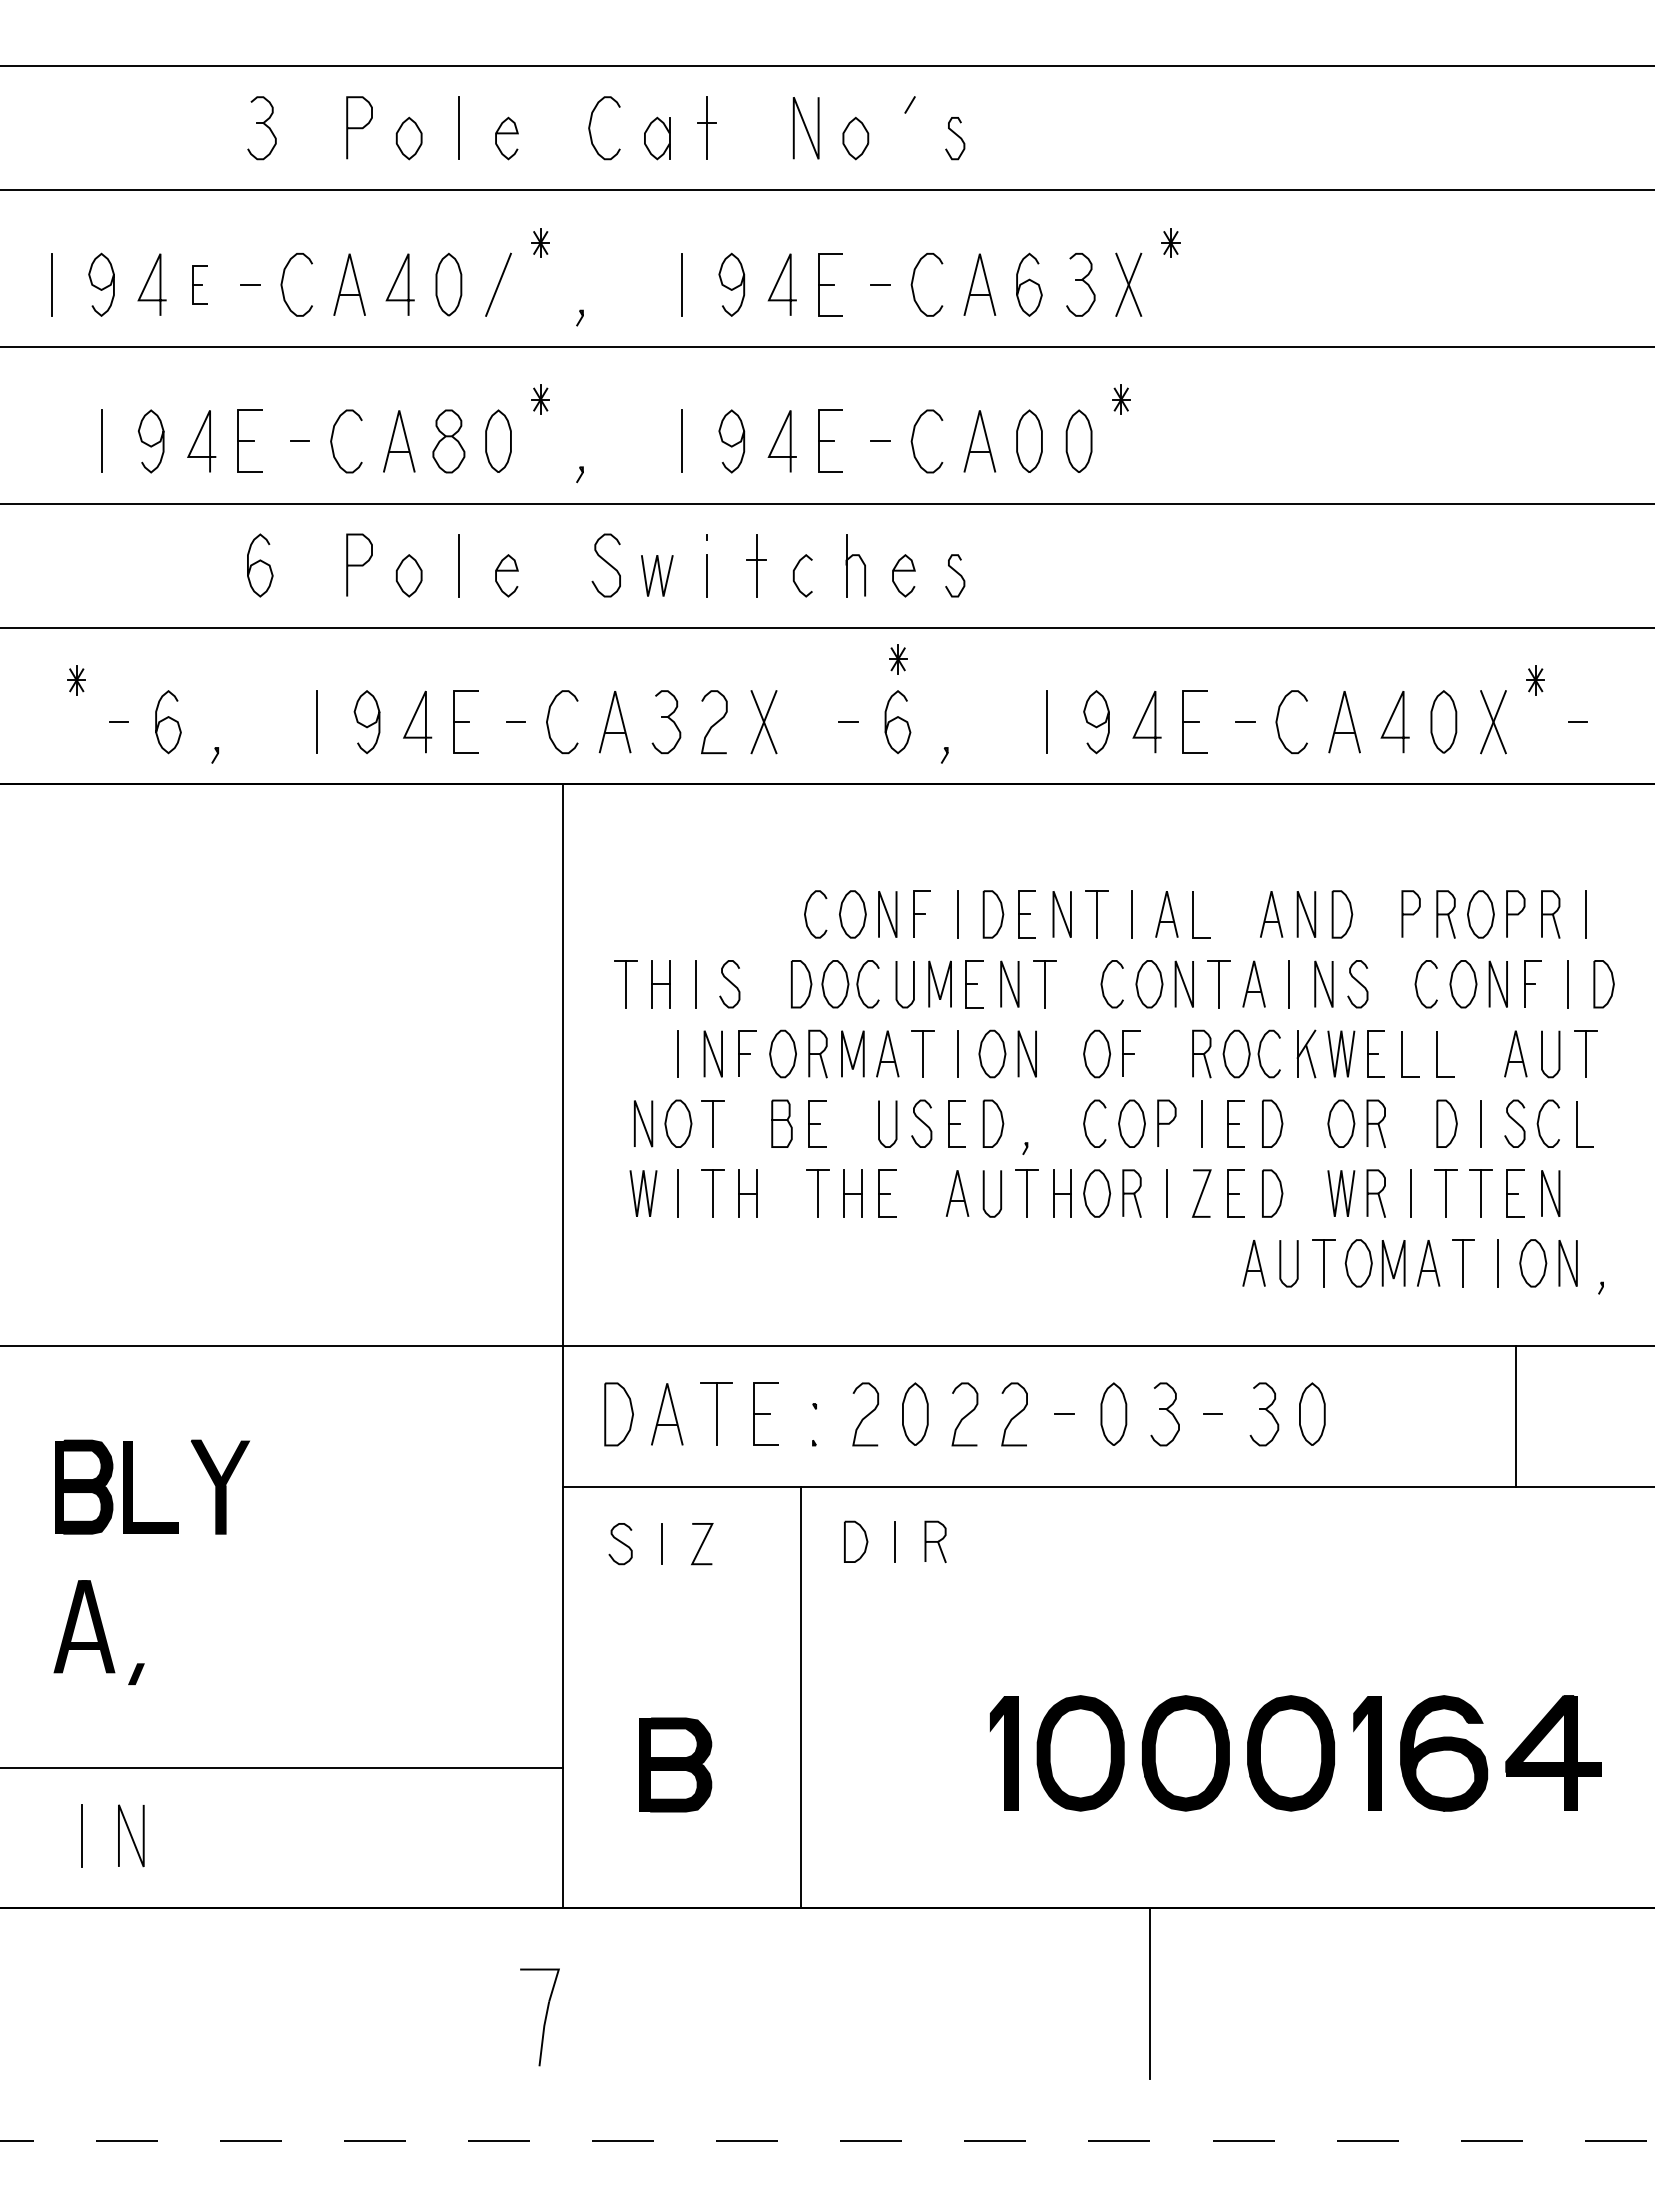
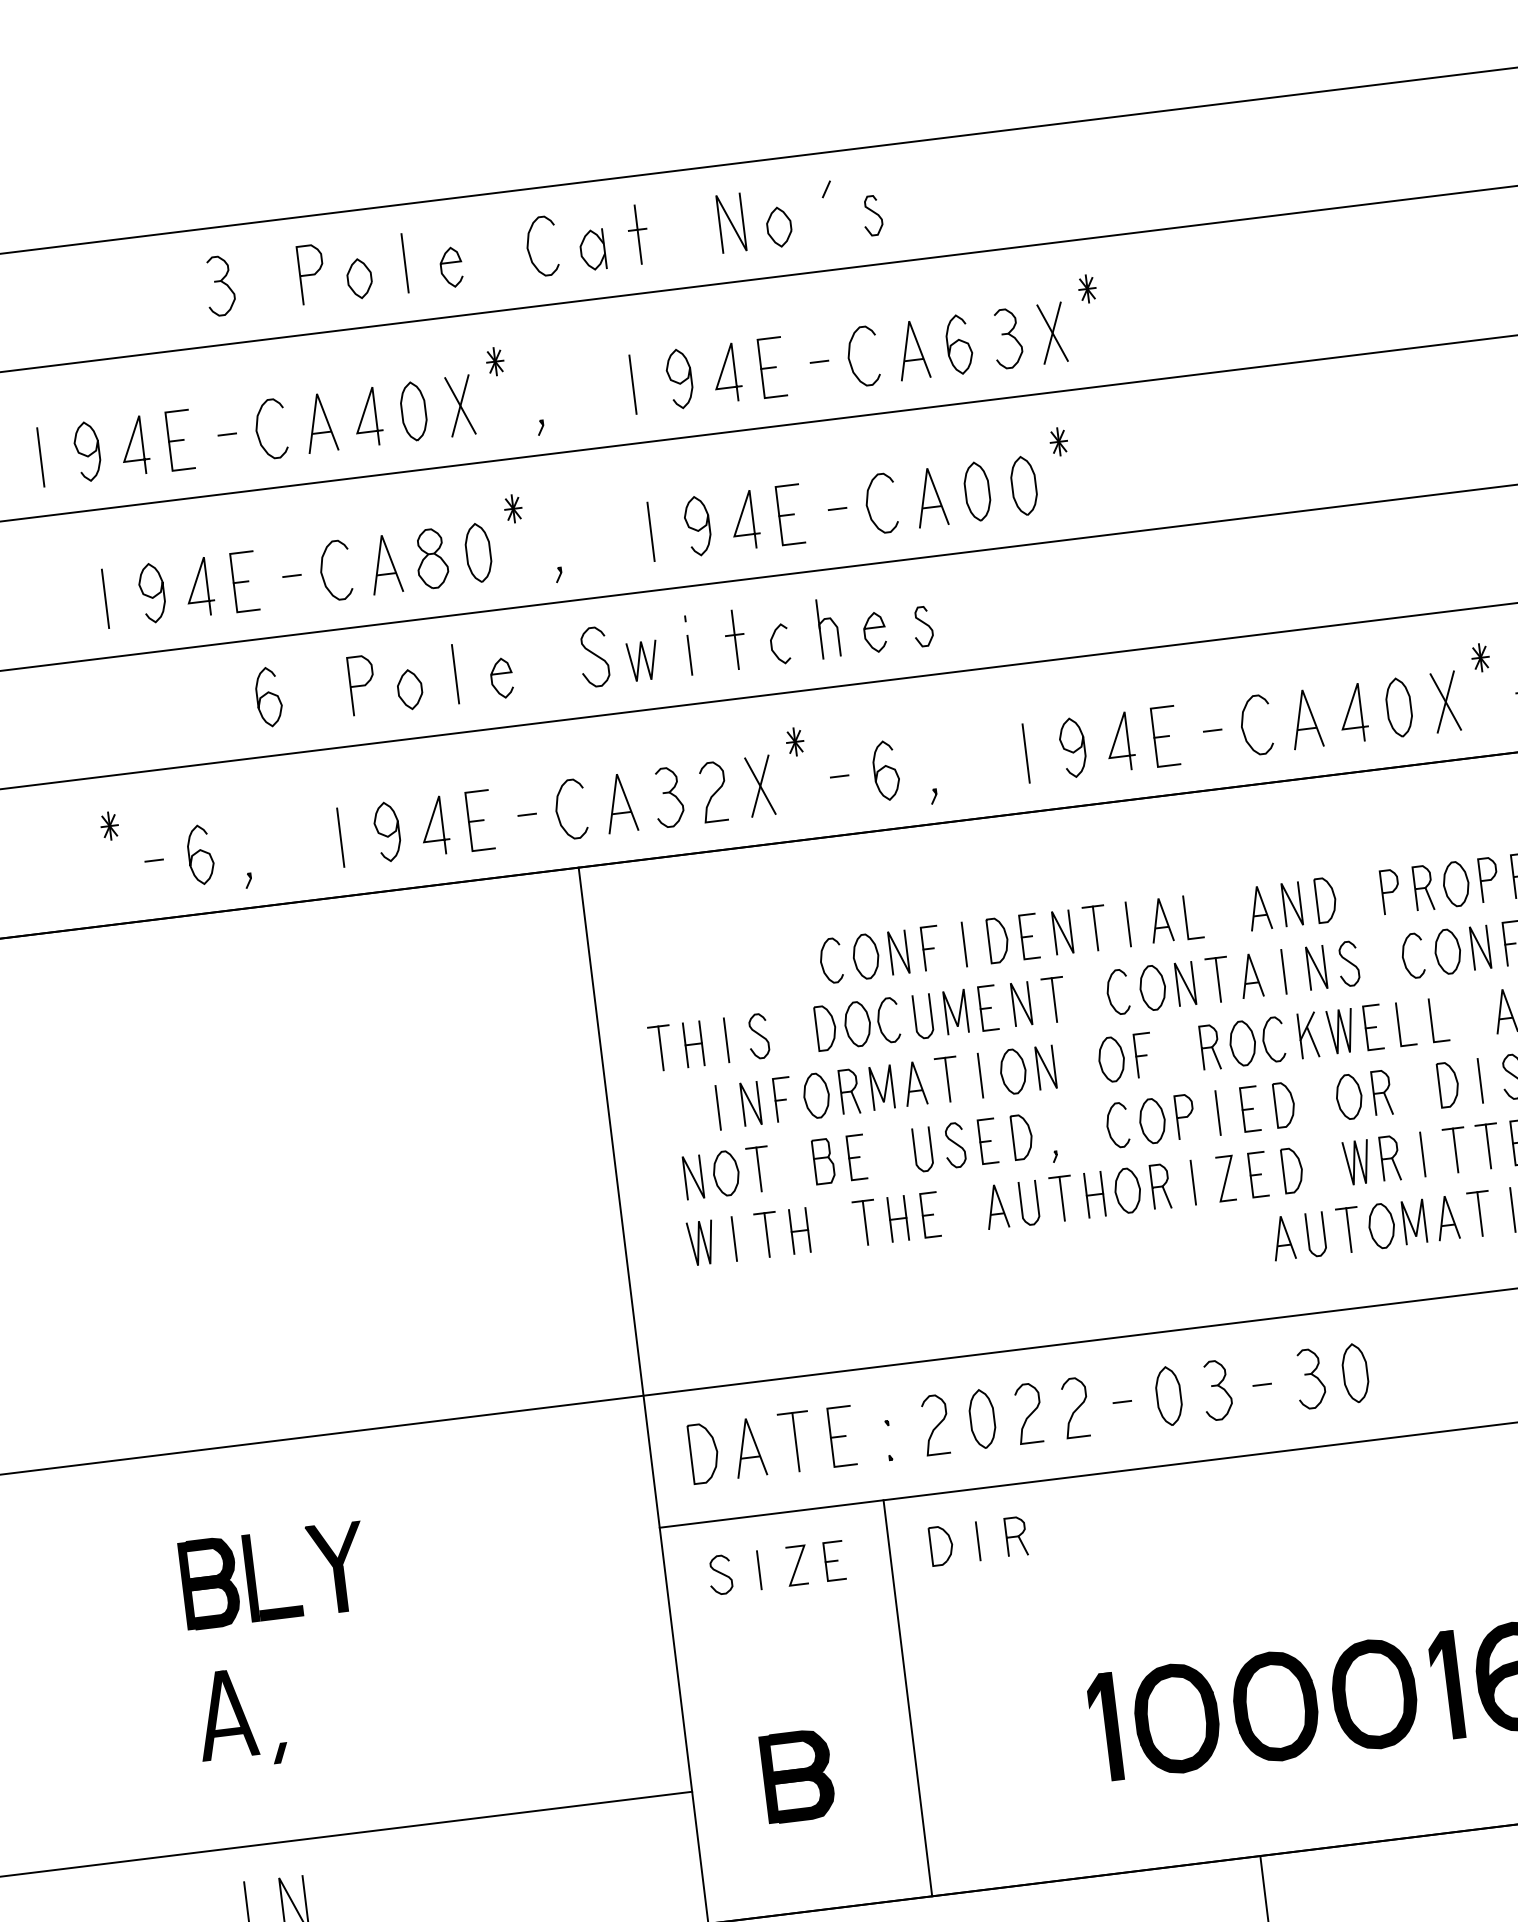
part: (199, 284) -> (179, 440), size x1.67
line: (498, 284) -> (460, 405), added
part: (898, 659) -> (795, 742), moved
part: (742, 1543) -> (834, 1560), added

